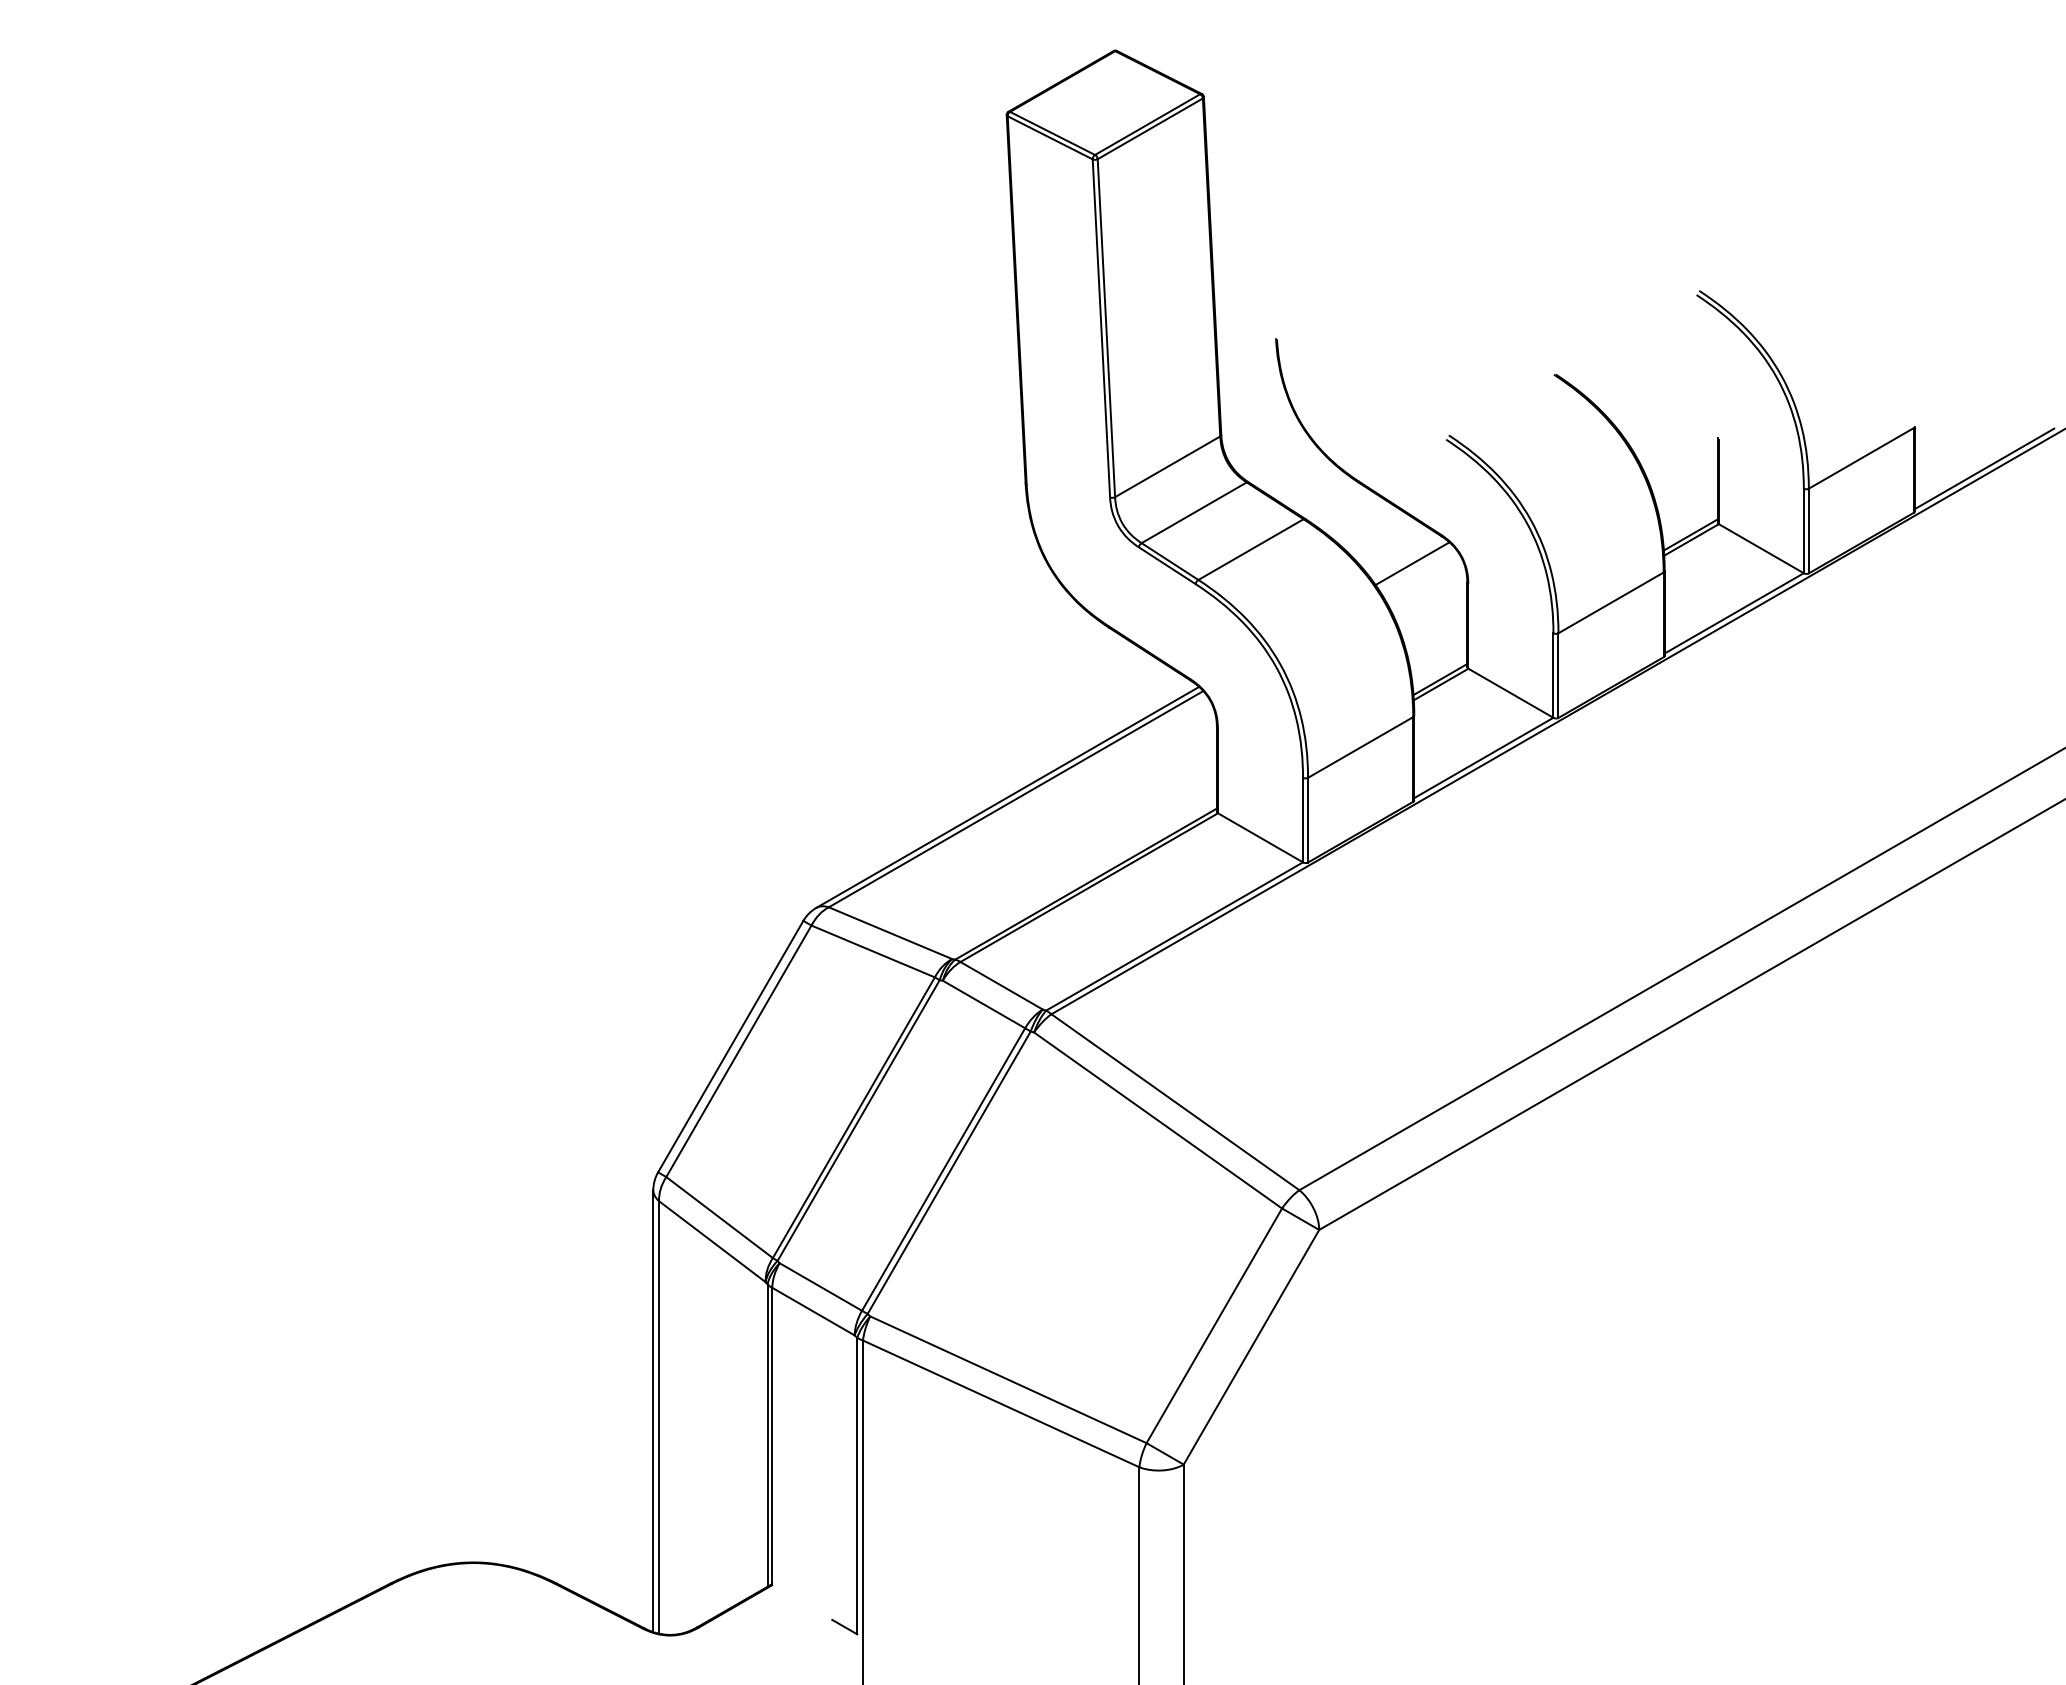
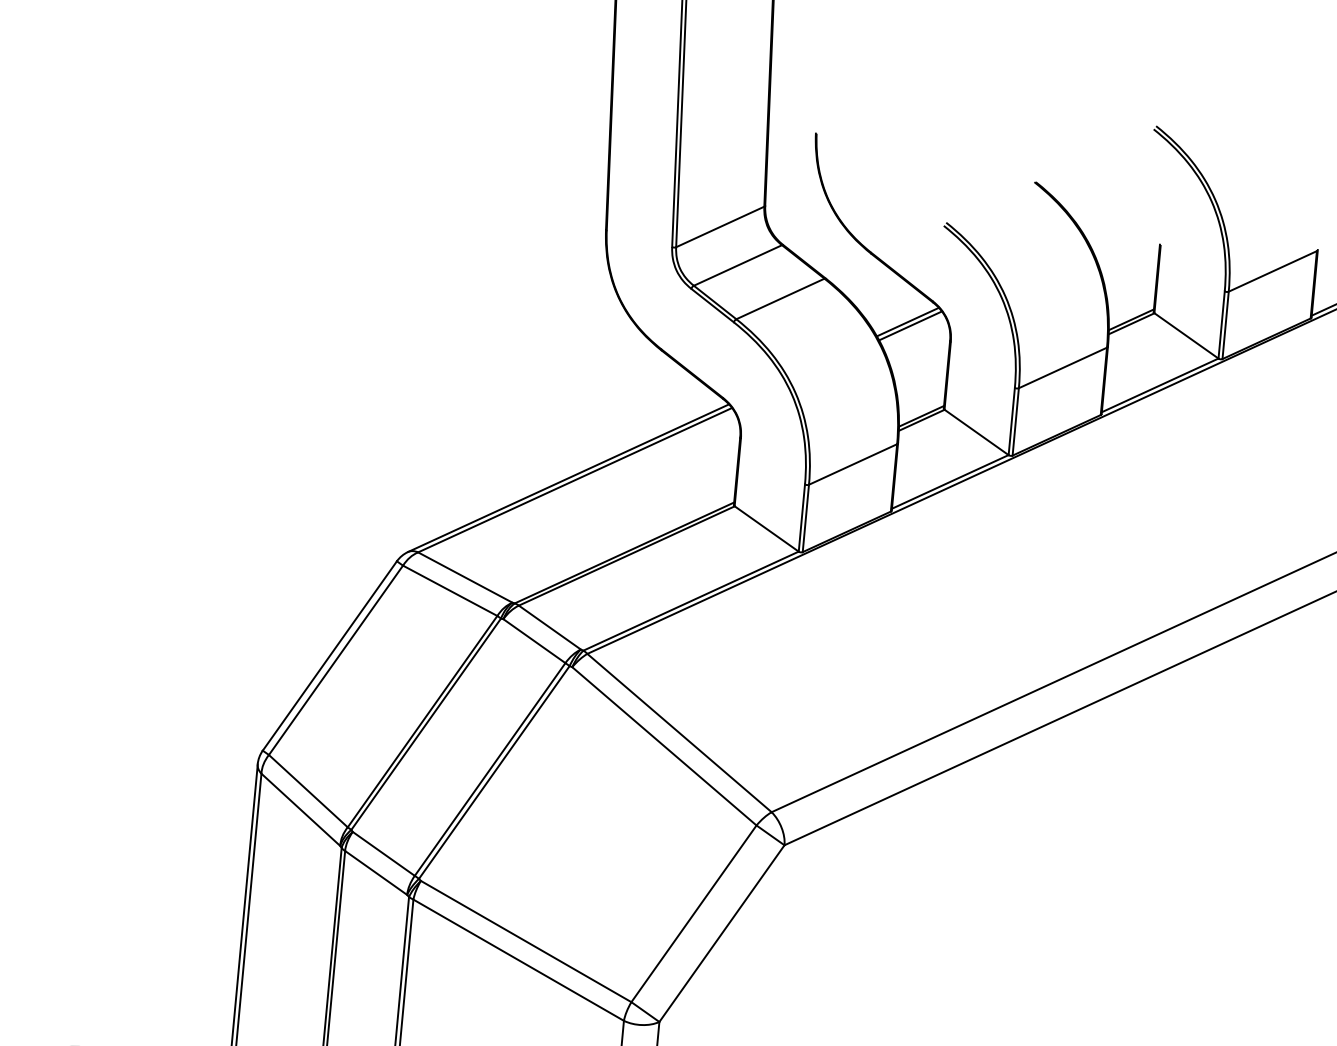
line: (1415, 567) -> (909, 325), added

